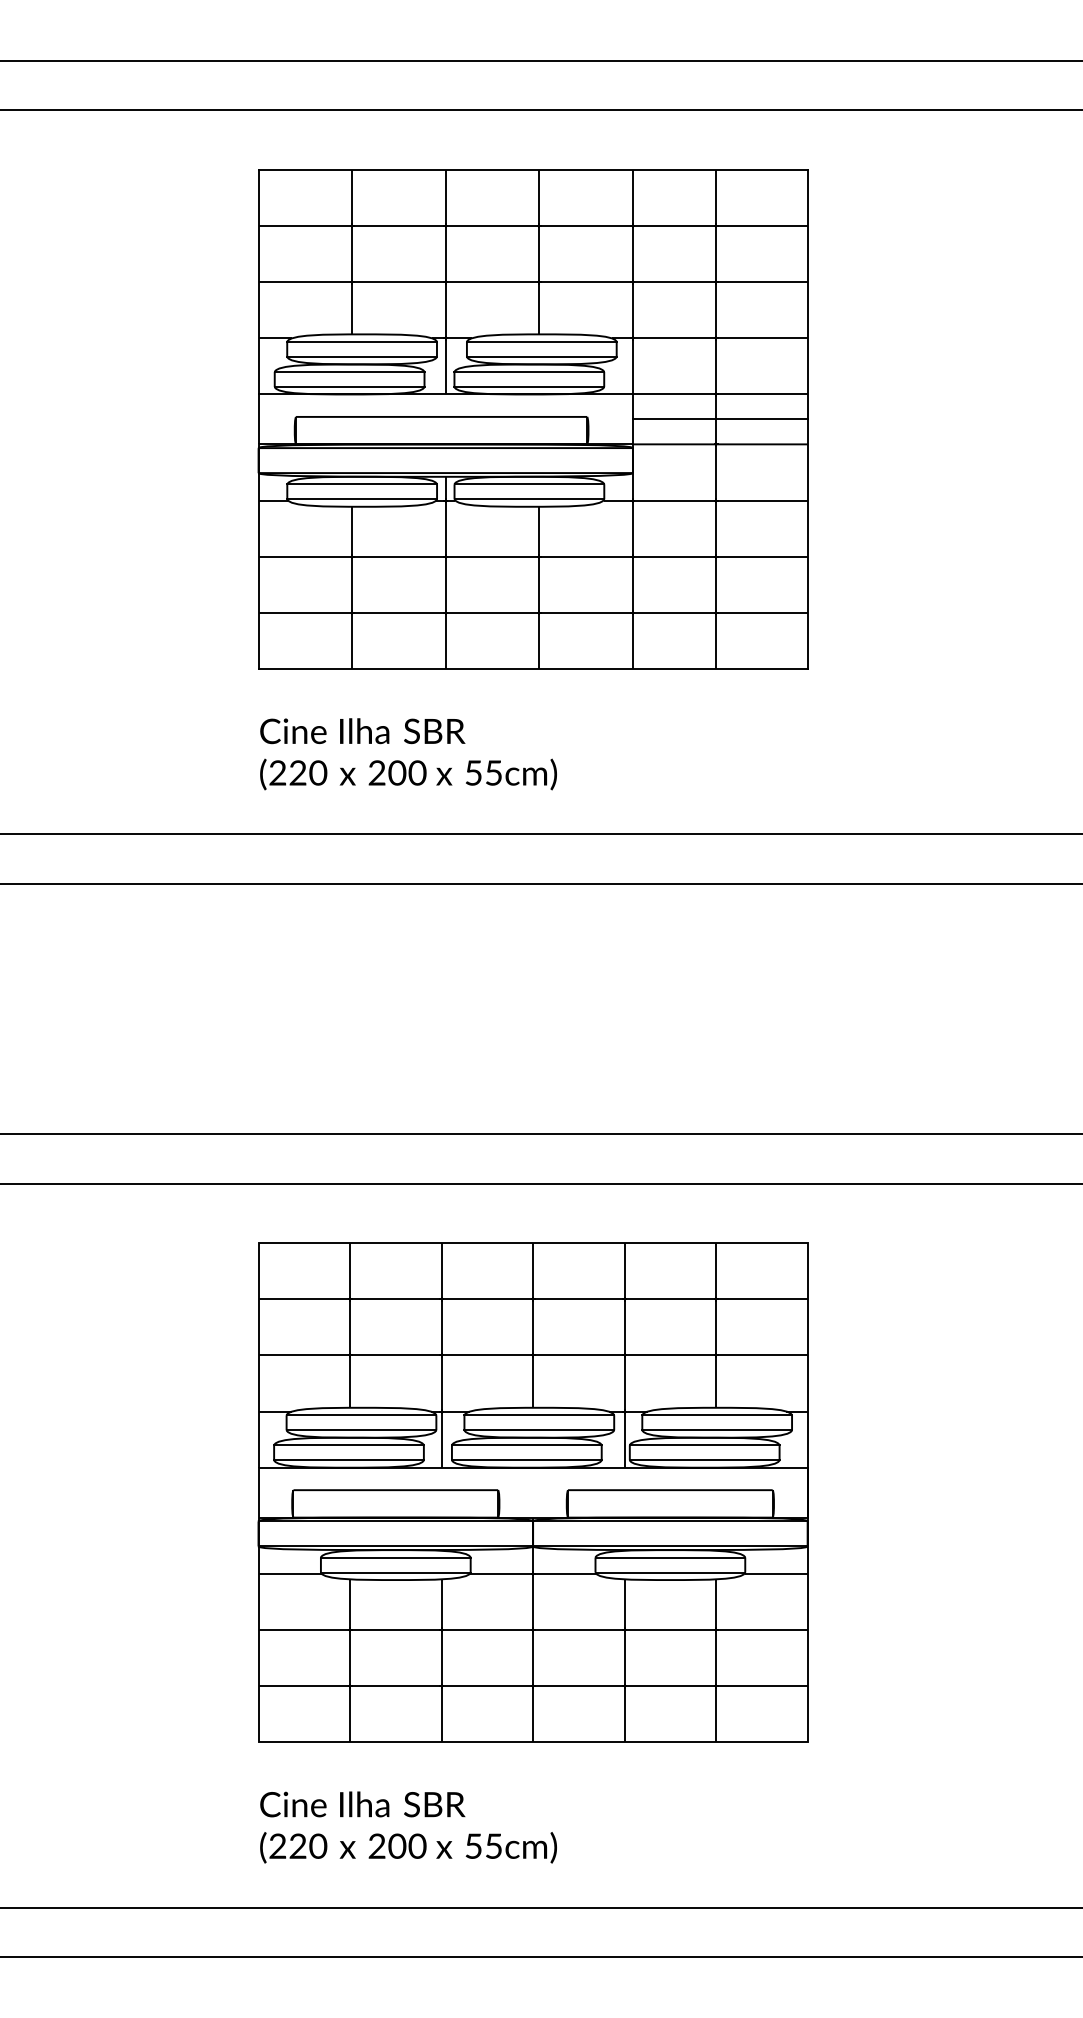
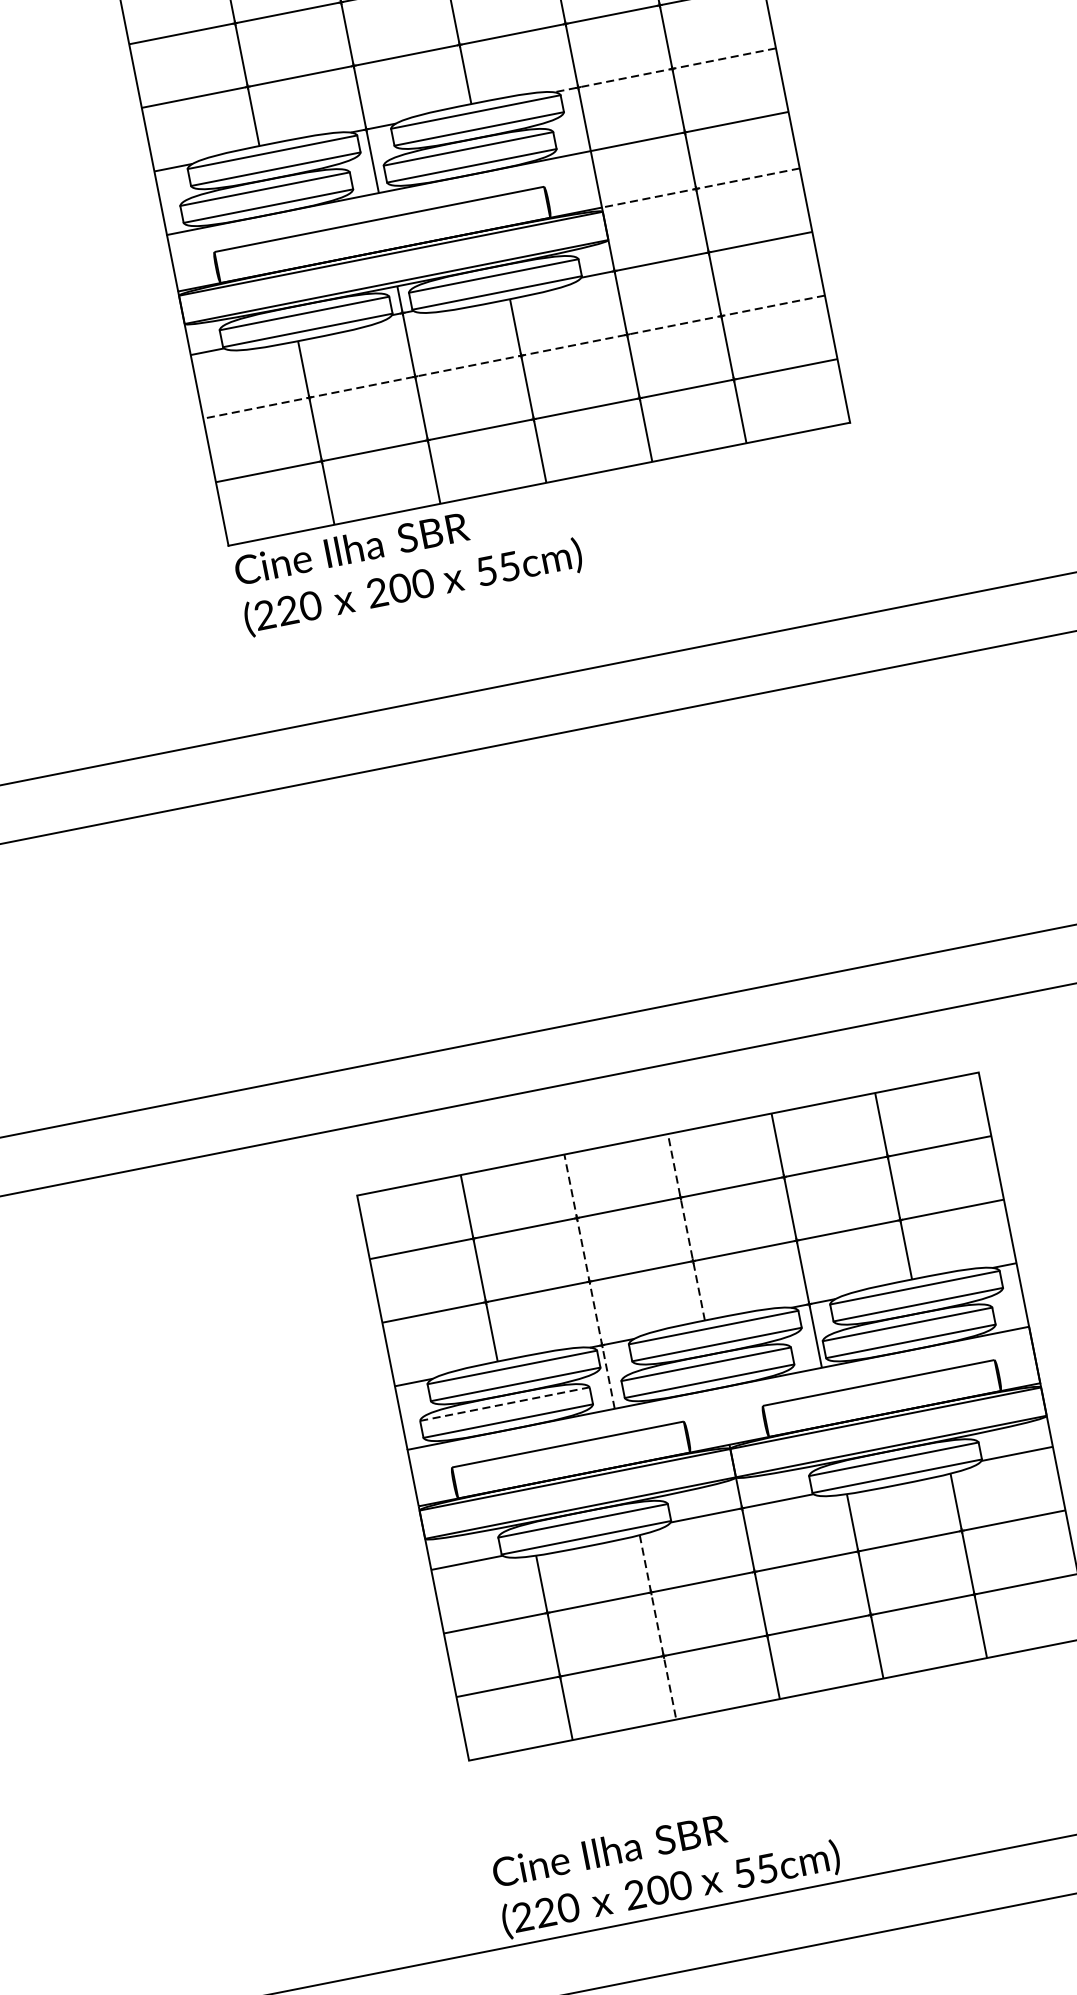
line: (709, 338) -> (664, 70), solid -> dashed
line: (719, 419) -> (694, 160), removed
line: (719, 444) -> (700, 188), solid -> dashed
line: (533, 556) -> (514, 356), solid -> dashed
text: (408, 754) -> (408, 564), moved
line: (533, 1324) -> (686, 1226), solid -> dashed
line: (441, 1354) -> (589, 1280), solid -> dashed
line: (349, 1445) -> (505, 1404), solid -> dashed
line: (441, 1661) -> (658, 1628), solid -> dashed
text: (408, 1827) -> (666, 1866), moved

